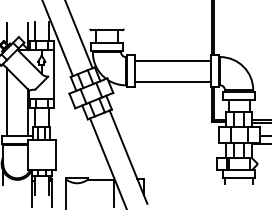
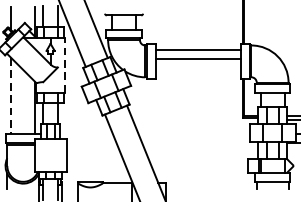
line: (54, 74) -> (64, 65), solid -> dashed
line: (172, 81) -> (197, 58), moved
line: (6, 102) -> (10, 96), solid -> dashed

